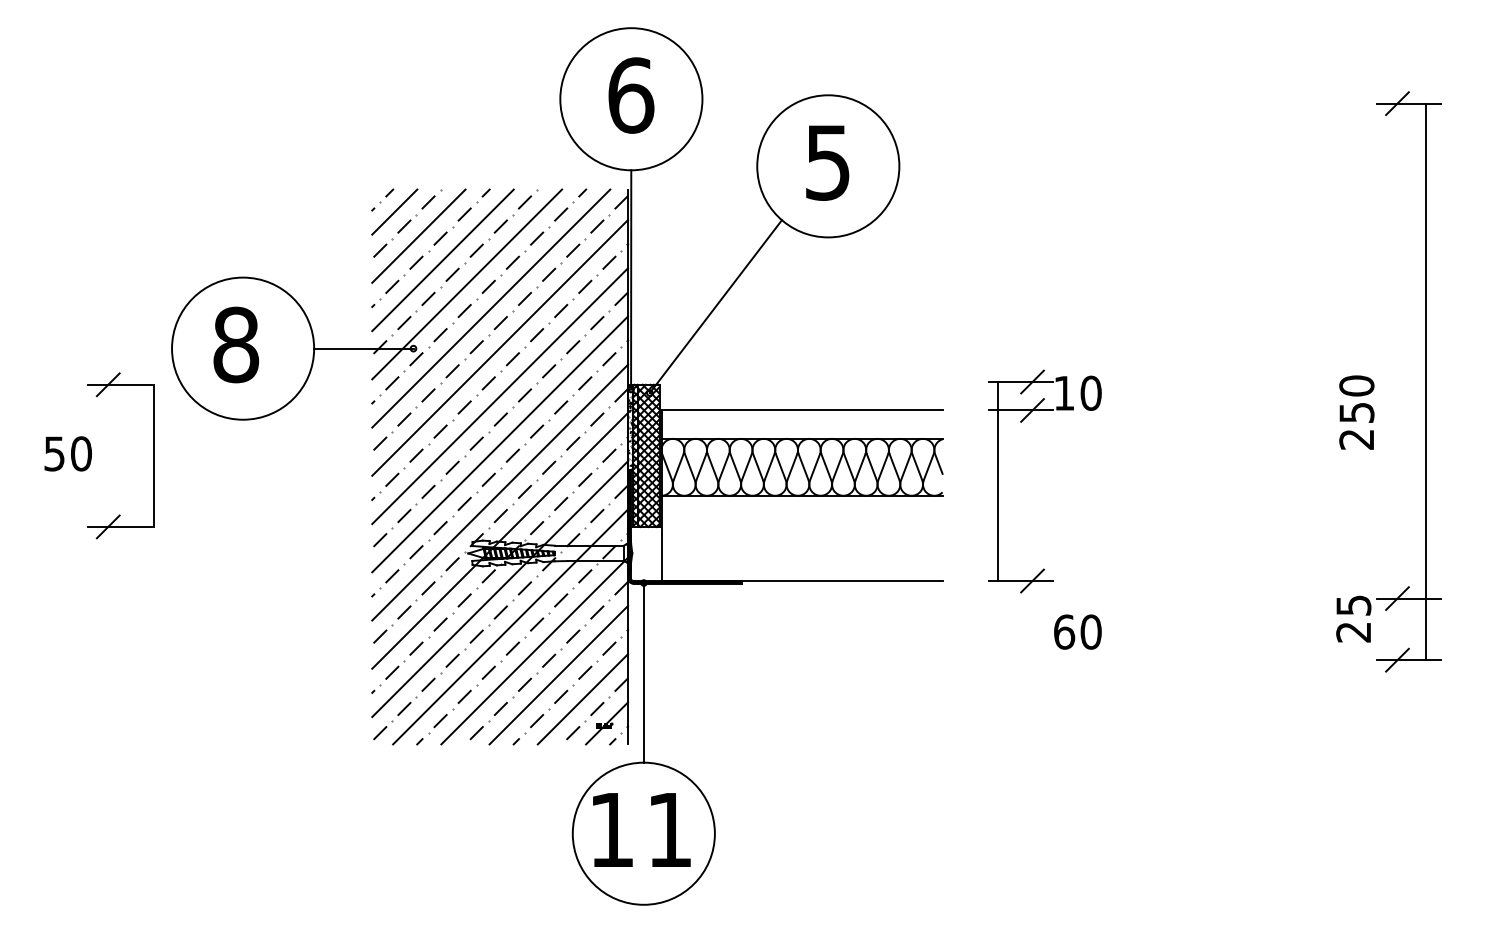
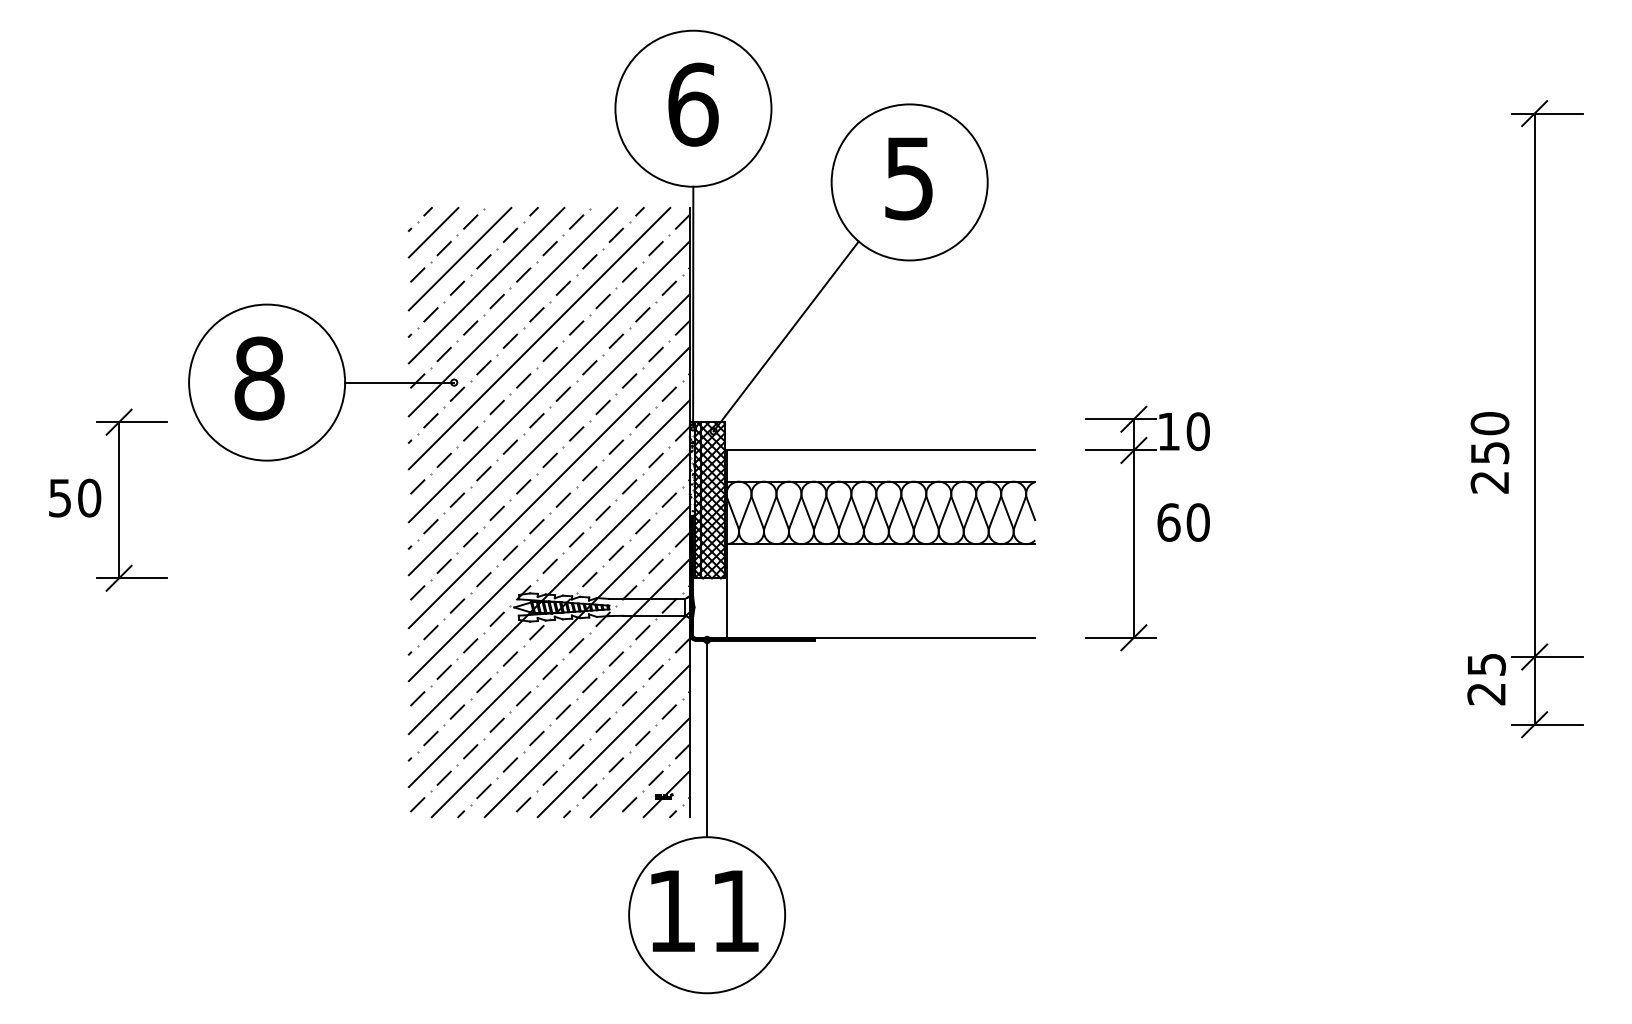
line: (1426, 381) -> (1534, 418), moved
line: (154, 455) -> (119, 499), moved
line: (997, 481) -> (1133, 528), moved
text: (1077, 631) -> (1183, 521), moved

